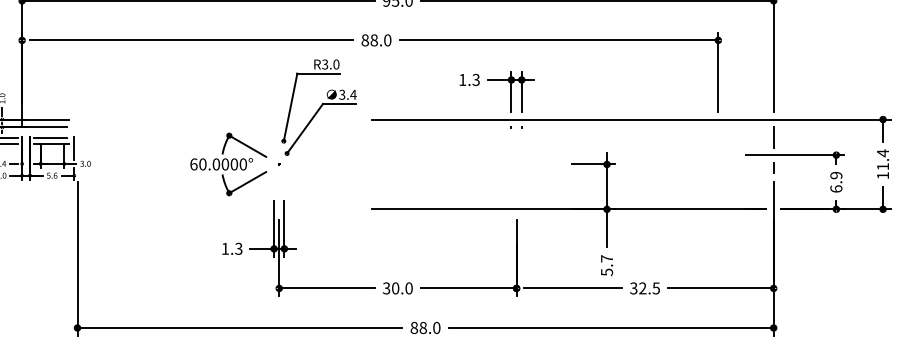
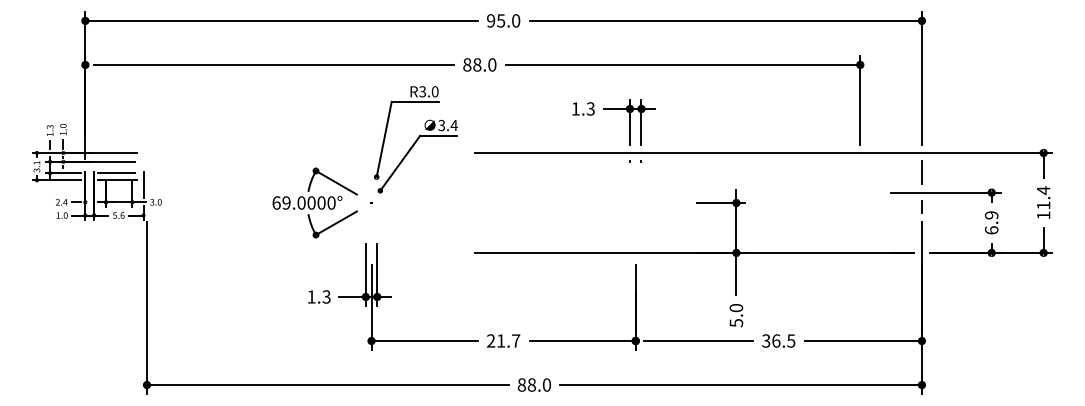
text: (202, 164) -> (286, 202), 60.0000° -> 69.0000°
text: (607, 259) -> (736, 308), 5.7 -> 5.0
text: (397, 287) -> (503, 340), 30.0 -> 21.7
text: (643, 287) -> (776, 340), 32.5 -> 36.5

